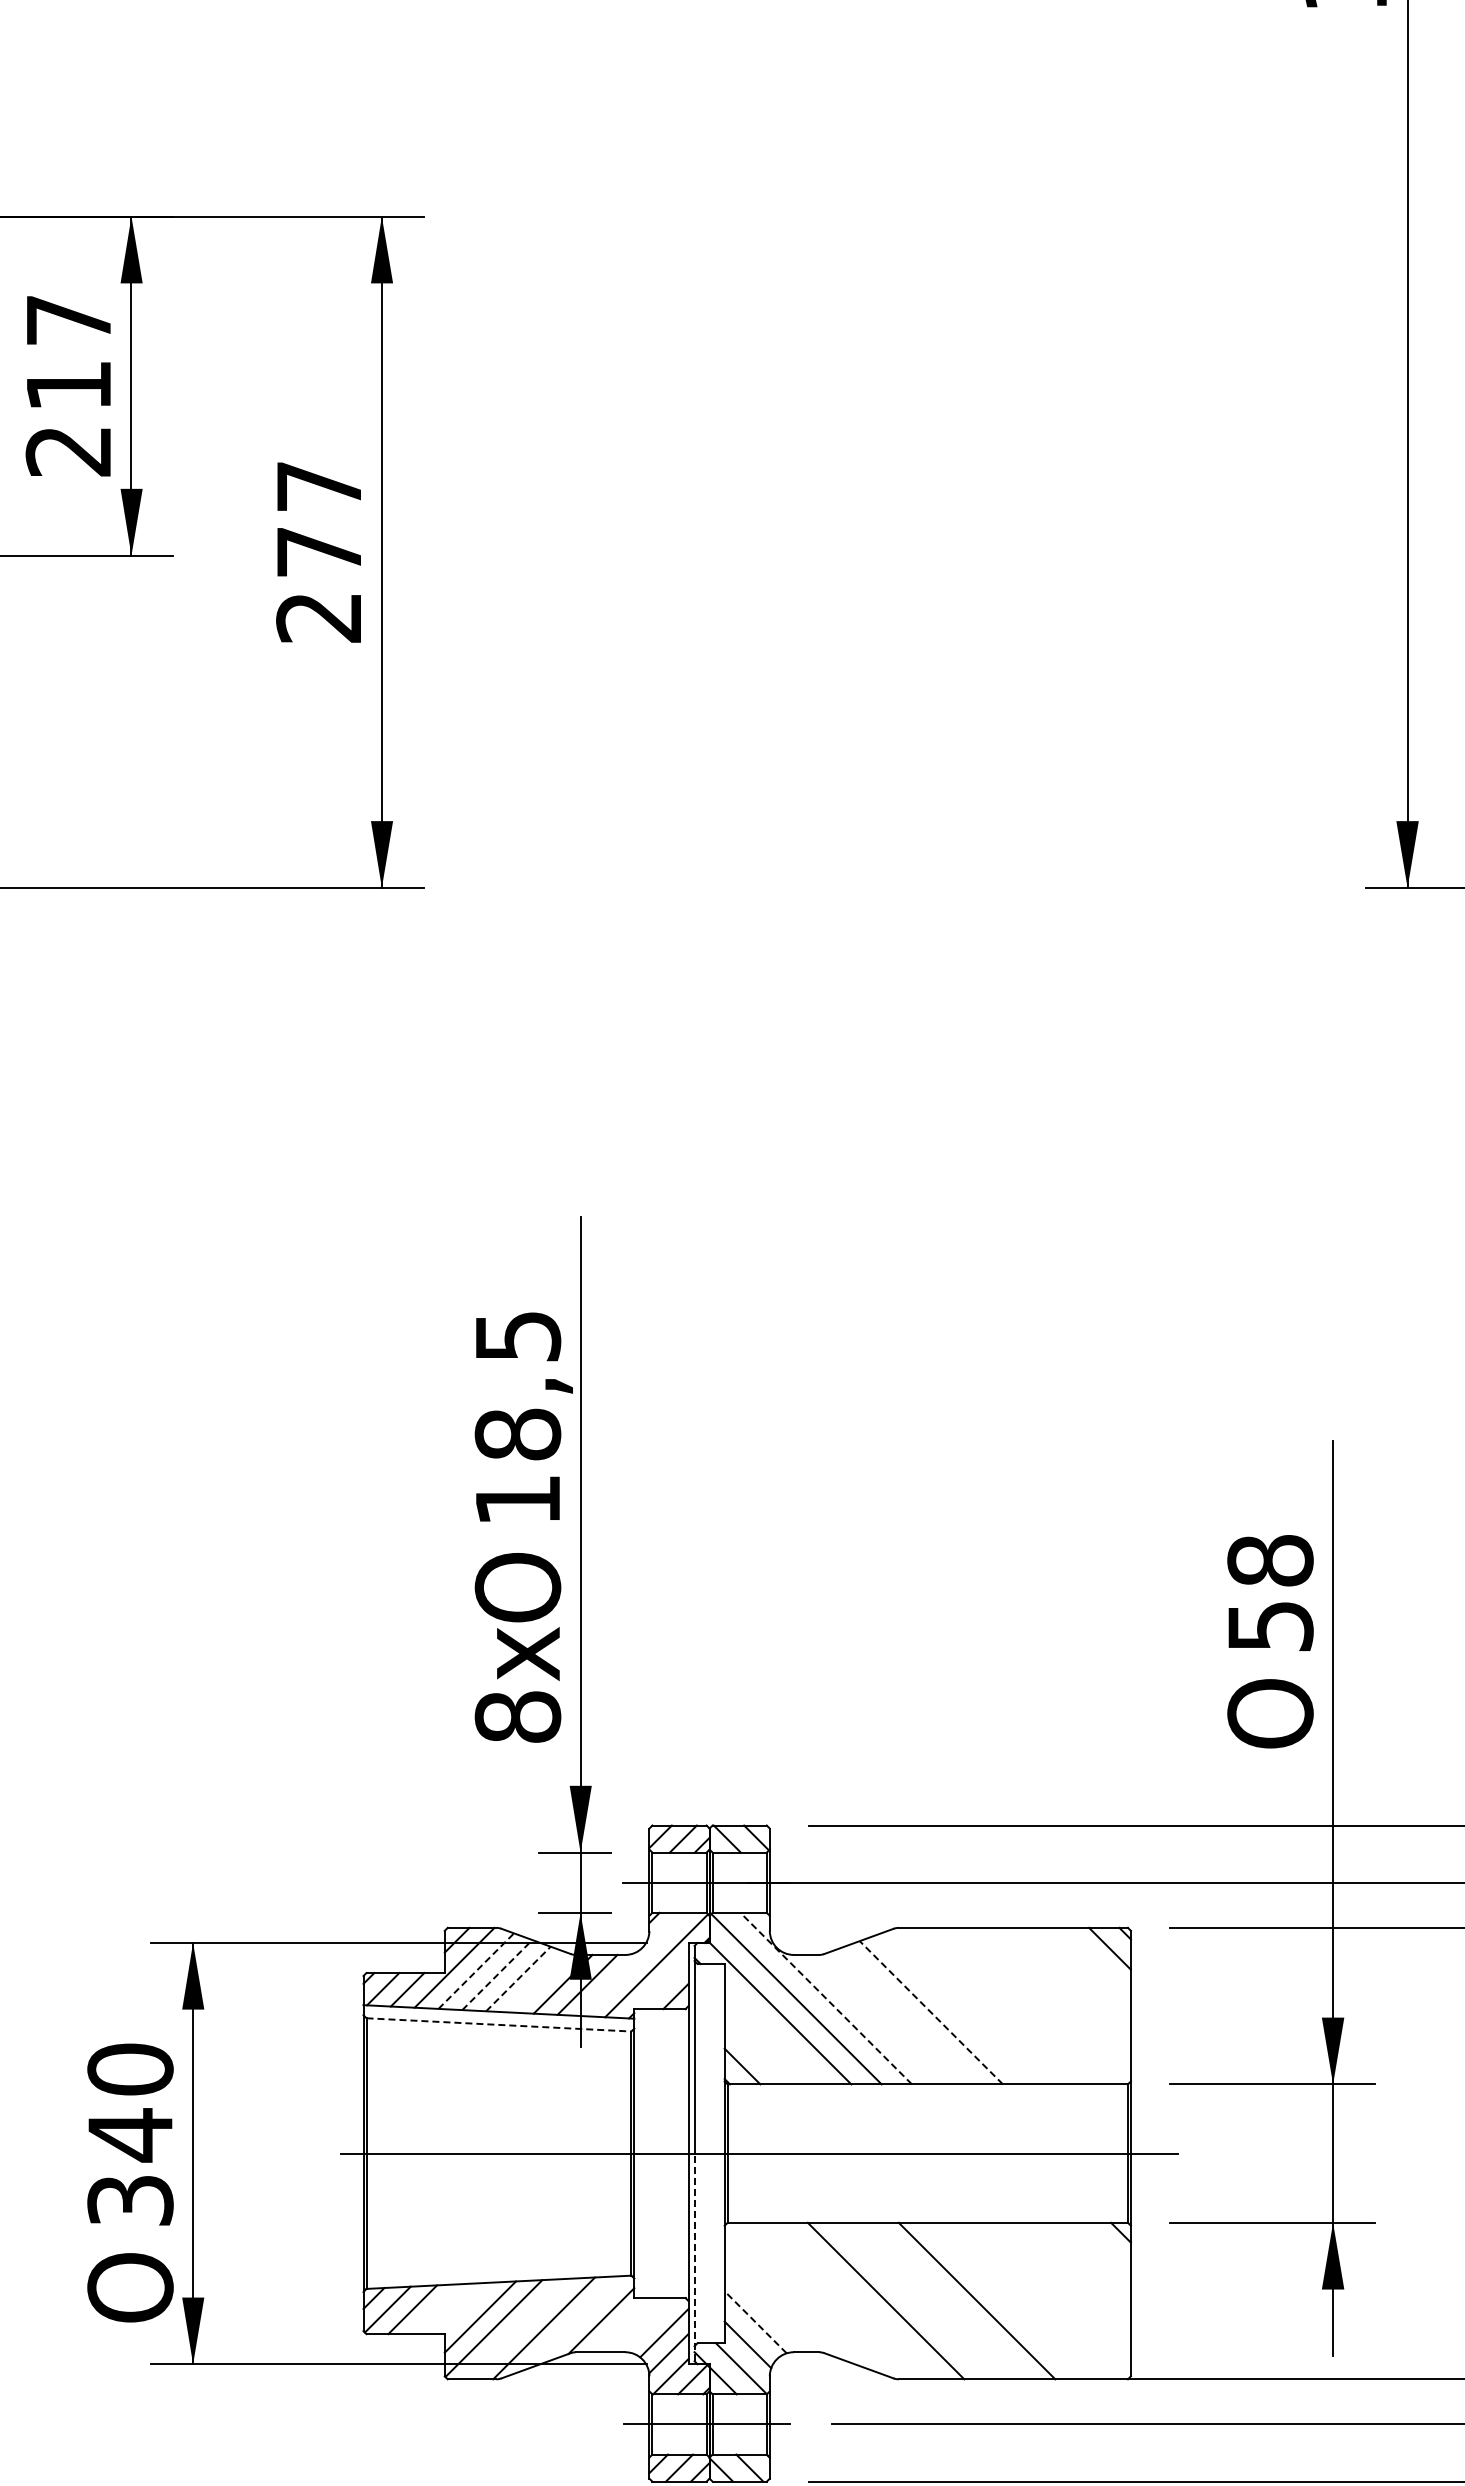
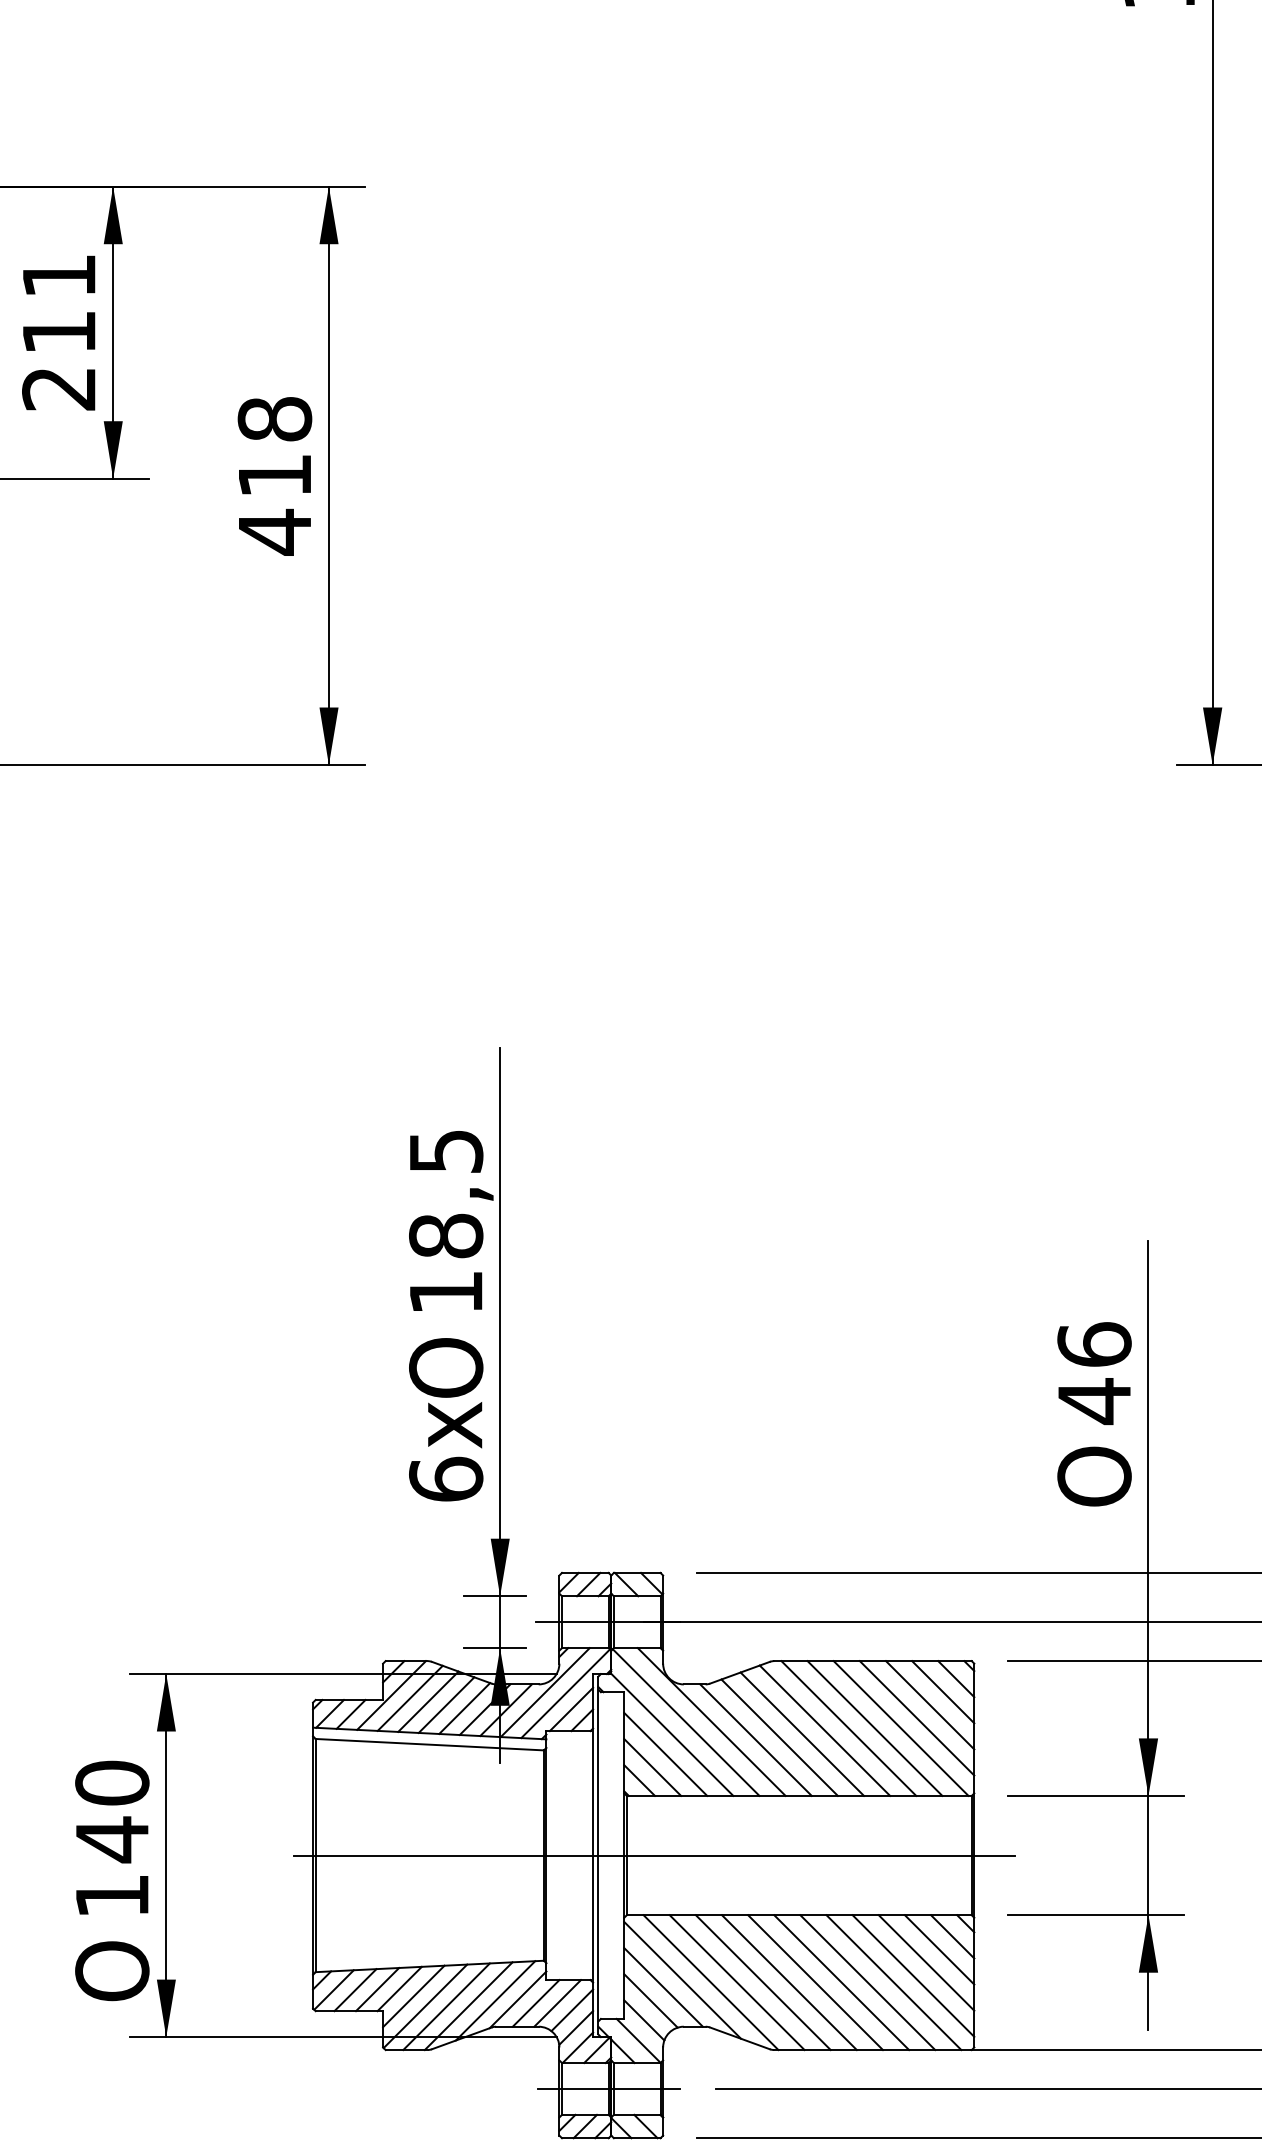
text: (68, 320) -> (58, 276), 217 -> 211
text: (319, 552) -> (275, 476), 277 -> 418
text: (1270, 1593) -> (1094, 1372), 58 -> 46
text: (517, 1716) -> (445, 1478), 8x -> 6x
line: (1094, 1963) -> (942, 1691), added
line: (632, 1964) -> (544, 1692), added
line: (476, 1970) -> (410, 1697), dashed -> solid
line: (497, 1975) -> (428, 1702), dashed -> solid
line: (1079, 1978) -> (929, 1704), added
line: (518, 1979) -> (446, 1705), dashed -> solid
line: (539, 1982) -> (464, 1708), added
line: (663, 1983) -> (571, 1709), added
line: (1064, 1993) -> (917, 1717), added
line: (825, 1998) -> (711, 1721), dashed -> solid
line: (985, 2005) -> (848, 1727), added
line: (1015, 2005) -> (874, 1727), added
line: (1045, 2005) -> (900, 1727), added
line: (957, 2008) -> (824, 1730), added
line: (931, 2012) -> (802, 1734), dashed -> solid
line: (904, 2016) -> (779, 1737), added
line: (877, 2019) -> (755, 1740), added
line: (498, 2024) -> (429, 1744), dashed -> solid
line: (772, 2036) -> (665, 1754), added
line: (757, 2051) -> (652, 1767), added
text: (130, 2200) -> (112, 1895), 340 -> 140
line: (1105, 2247) -> (952, 1936), added
line: (694, 2257) -> (598, 1945), dashed -> solid
line: (1090, 2262) -> (939, 1949), added
line: (1075, 2277) -> (926, 1962), added
line: (1059, 2293) -> (912, 1976), added
line: (792, 2298) -> (682, 1980), added
line: (825, 2300) -> (711, 1982), added
line: (855, 2300) -> (736, 1982), added
line: (916, 2300) -> (789, 1982), added
line: (946, 2300) -> (815, 1982), added
line: (1007, 2300) -> (867, 1982), added
line: (1037, 2300) -> (893, 1982), added
line: (769, 2306) -> (662, 1987), added
line: (463, 2308) -> (399, 1989), added
line: (438, 2309) -> (377, 1989), added
line: (575, 2322) -> (495, 2001), added
line: (755, 2322) -> (650, 2001), dashed -> solid
line: (622, 2325) -> (536, 2003), added
line: (647, 2325) -> (557, 2003), added
line: (518, 2328) -> (446, 2006), added

